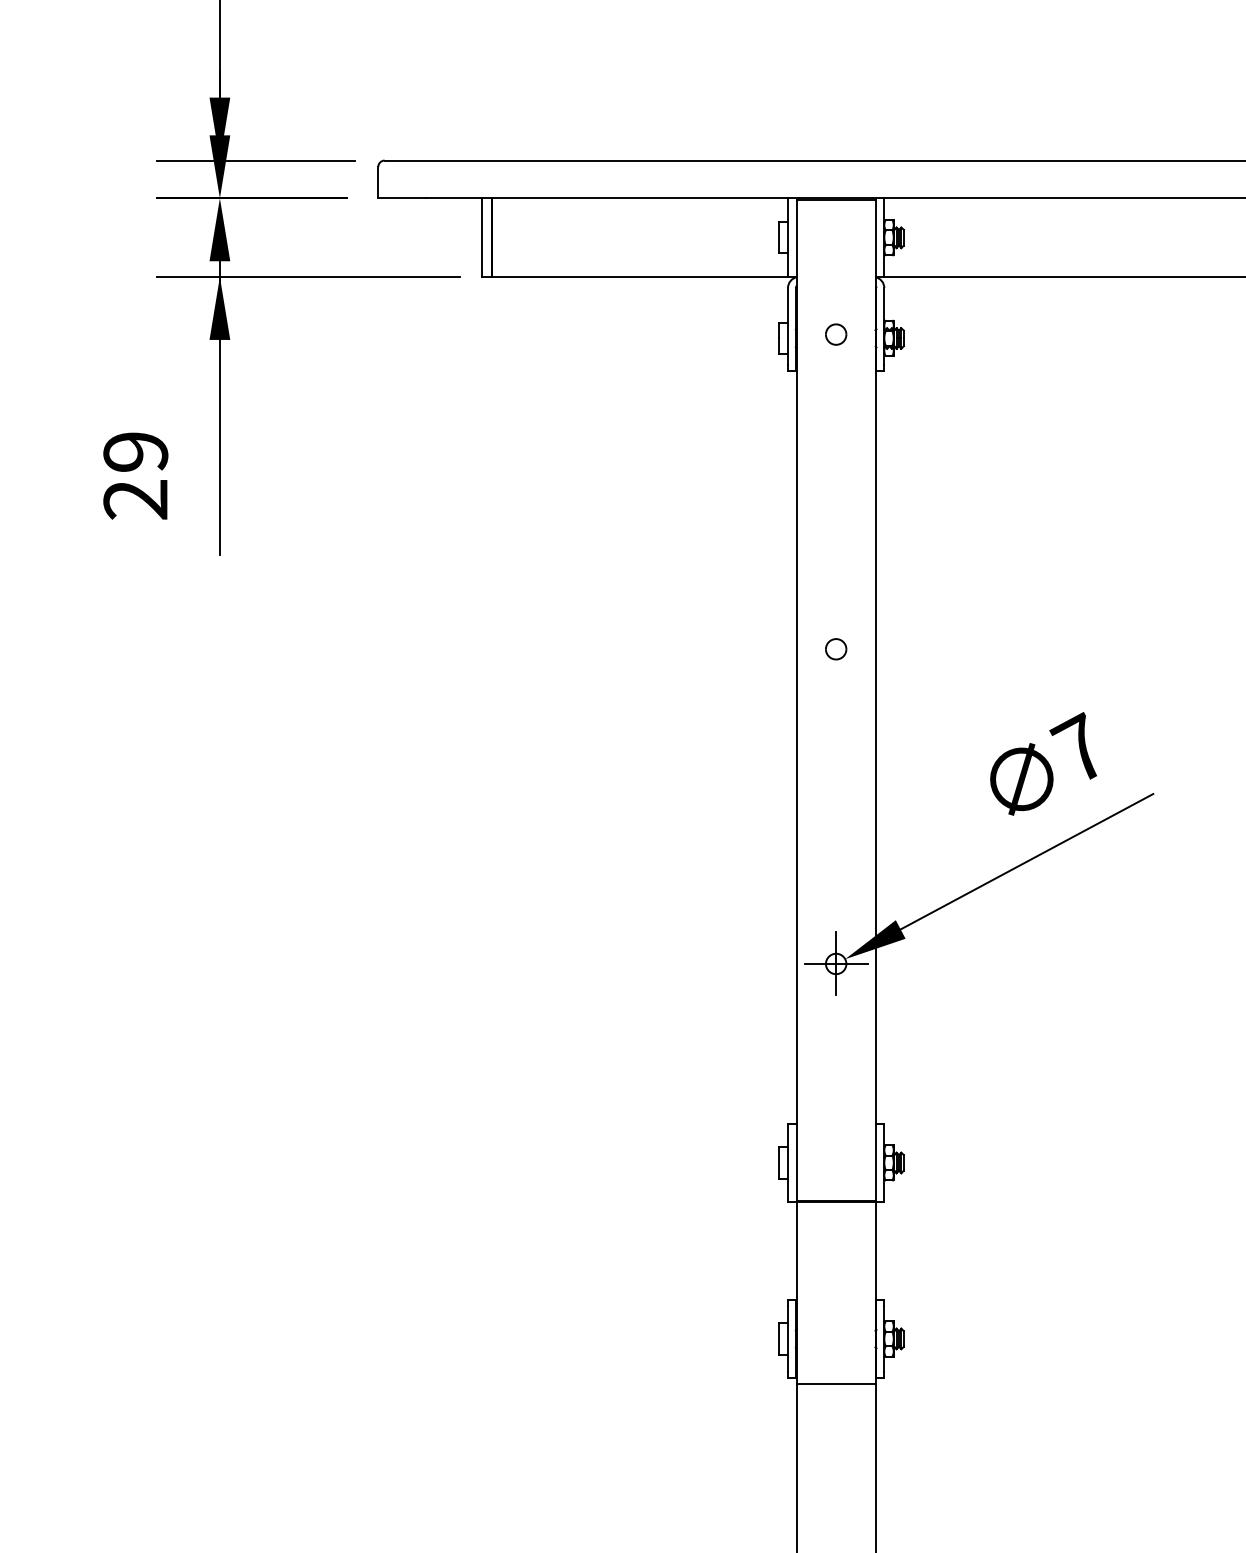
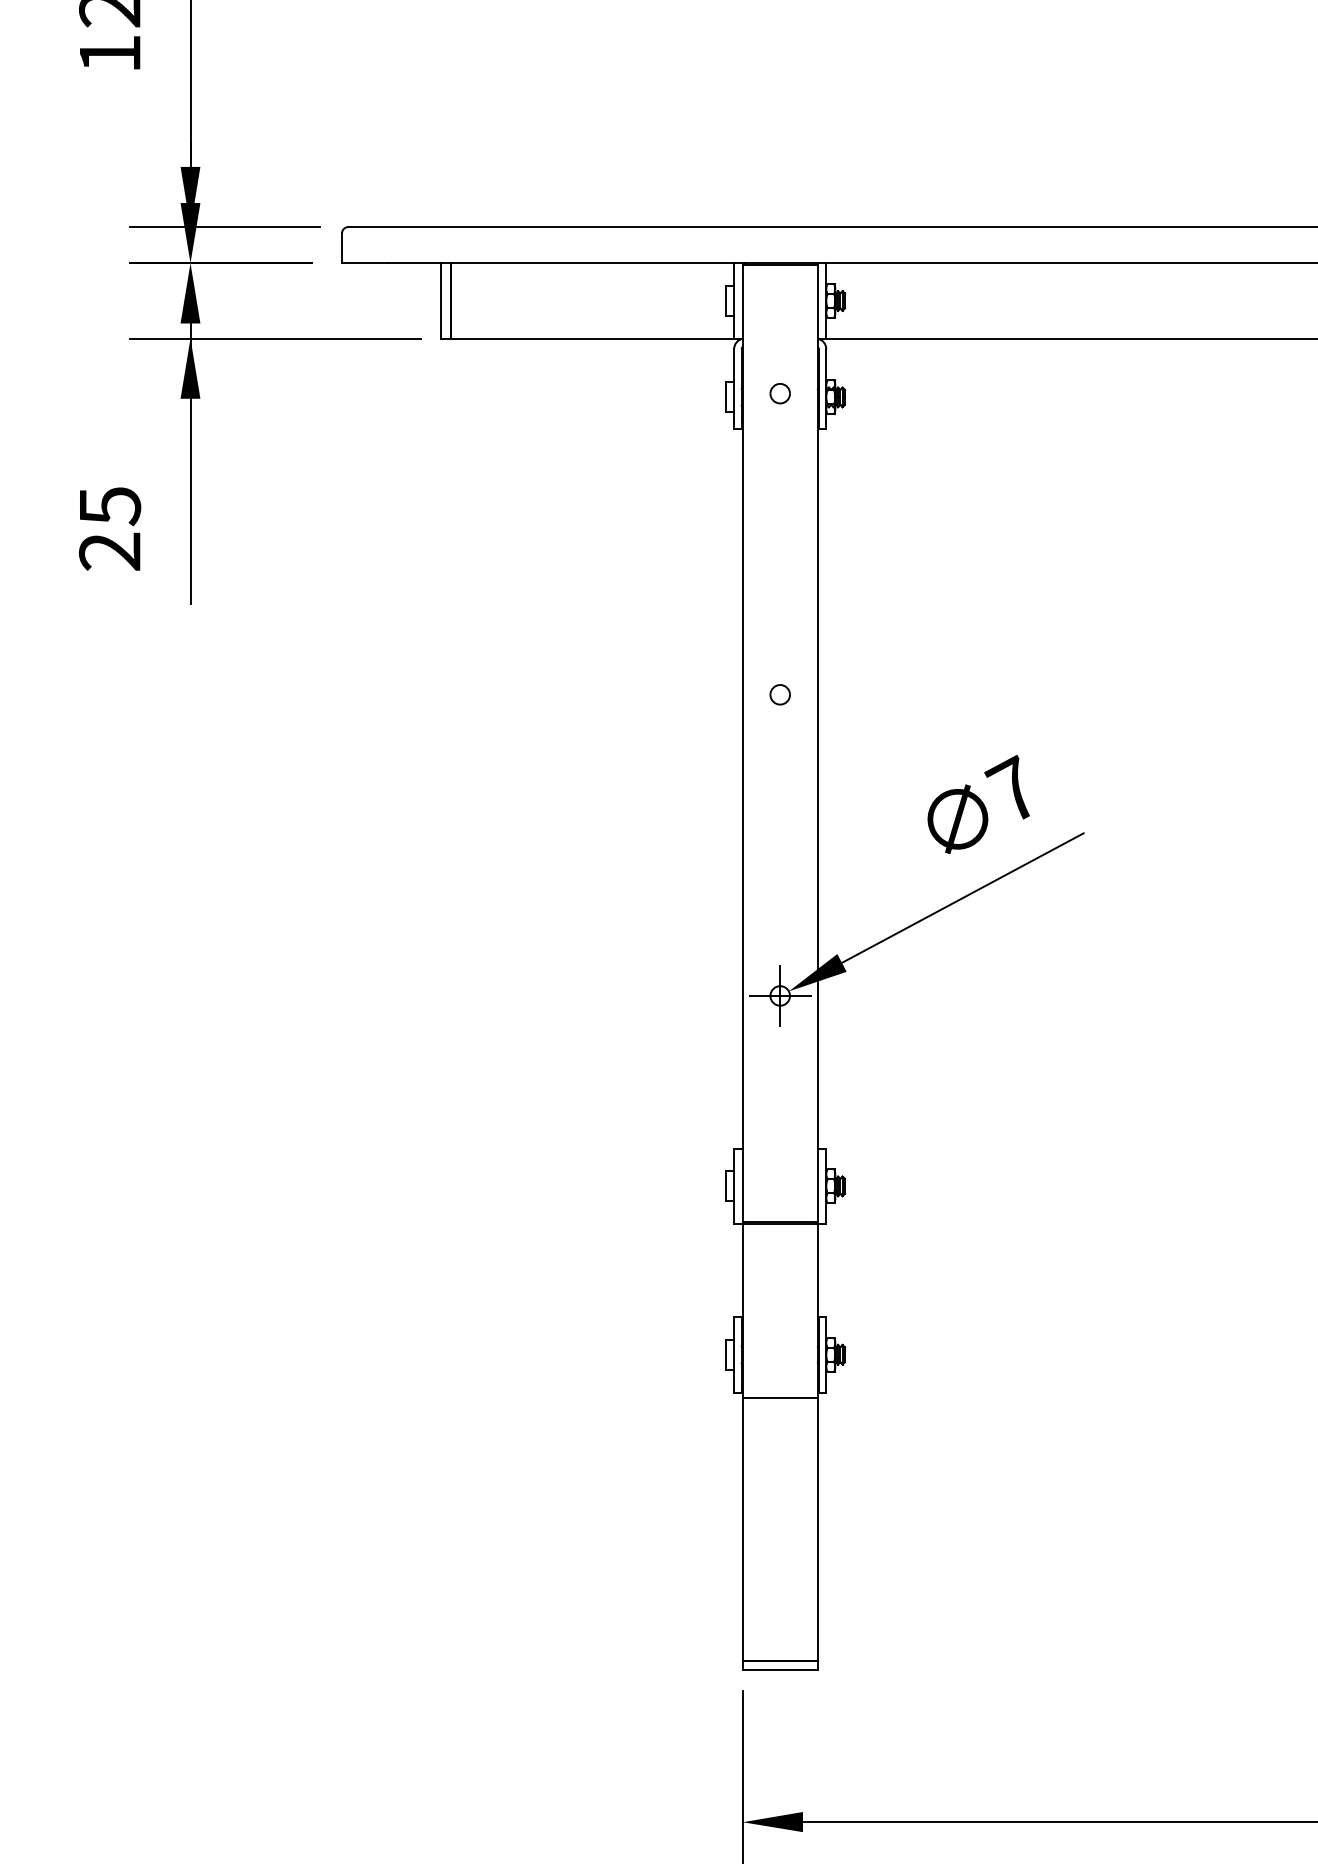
text: (136, 452) -> (110, 506), 29 -> 25

